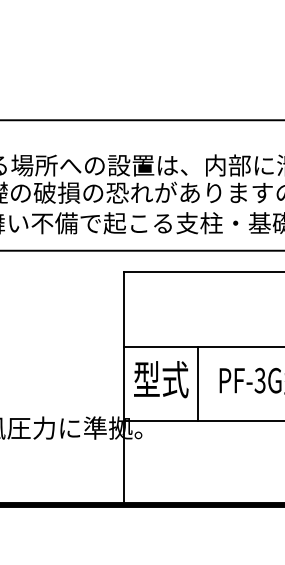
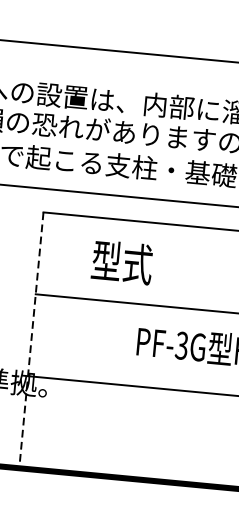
text: (161, 379) -> (122, 262), moved
line: (198, 383) -> (113, 342), removed
line: (123, 387) -> (31, 339), solid -> dashed

